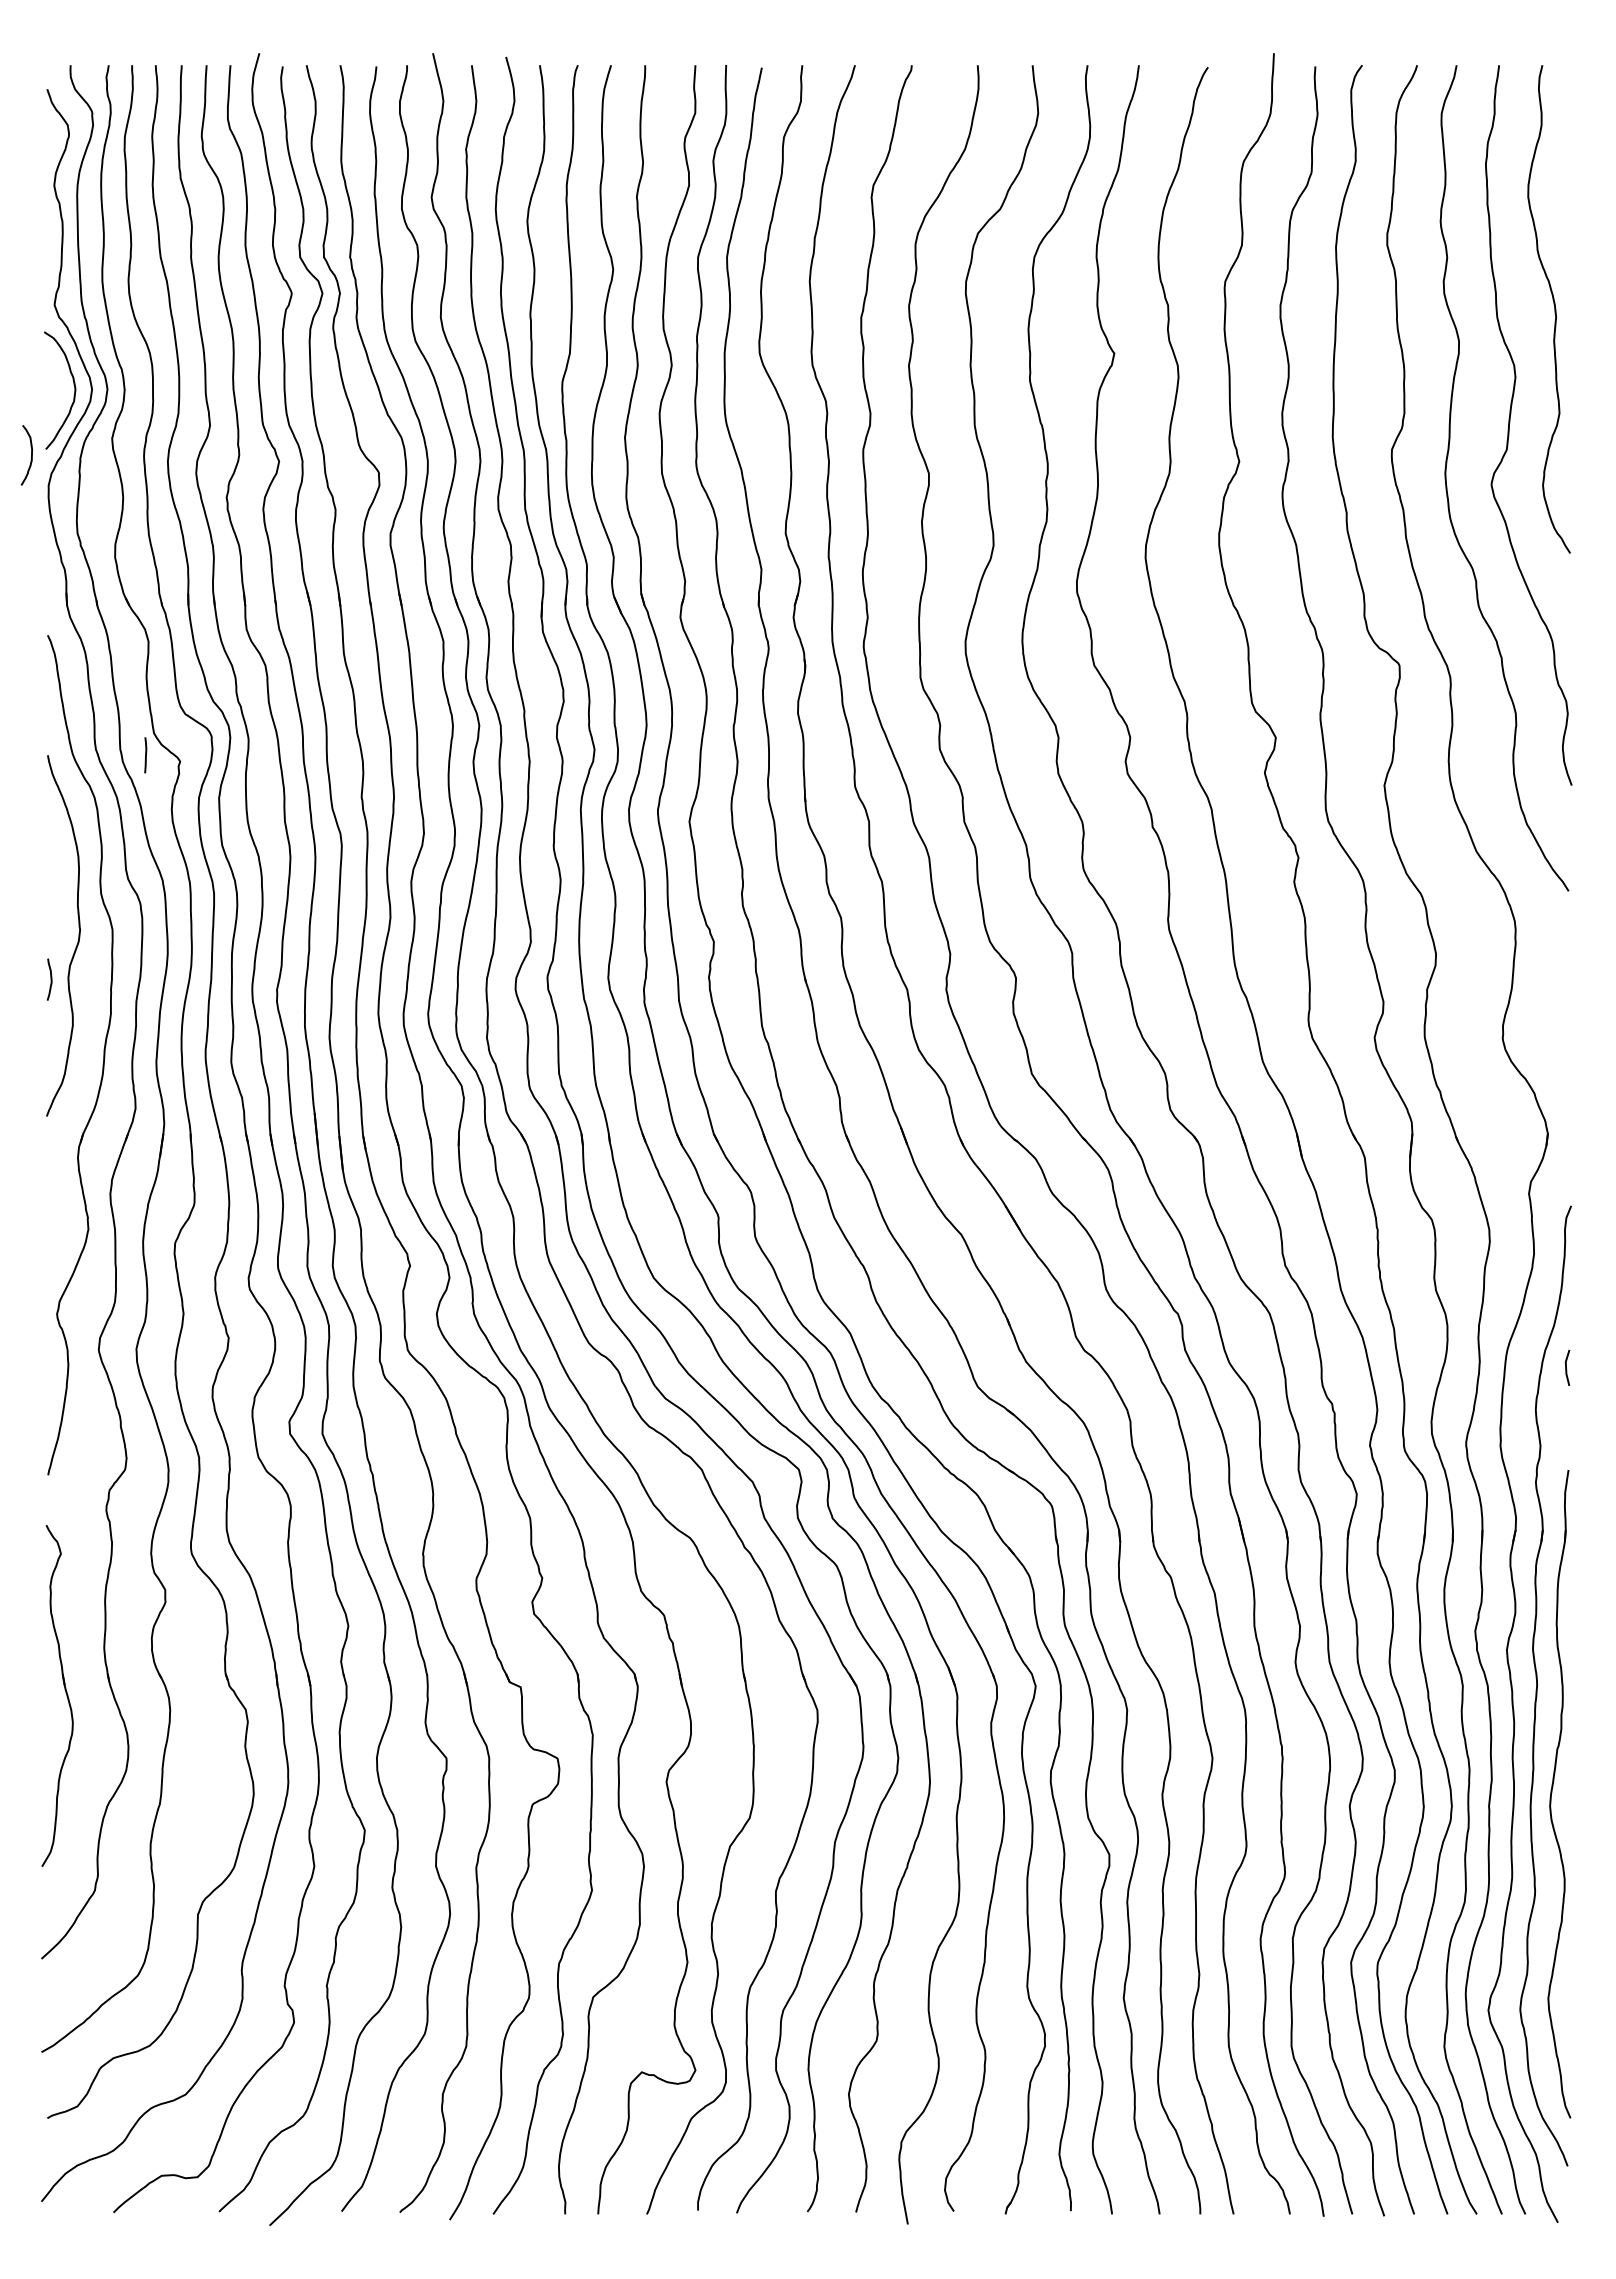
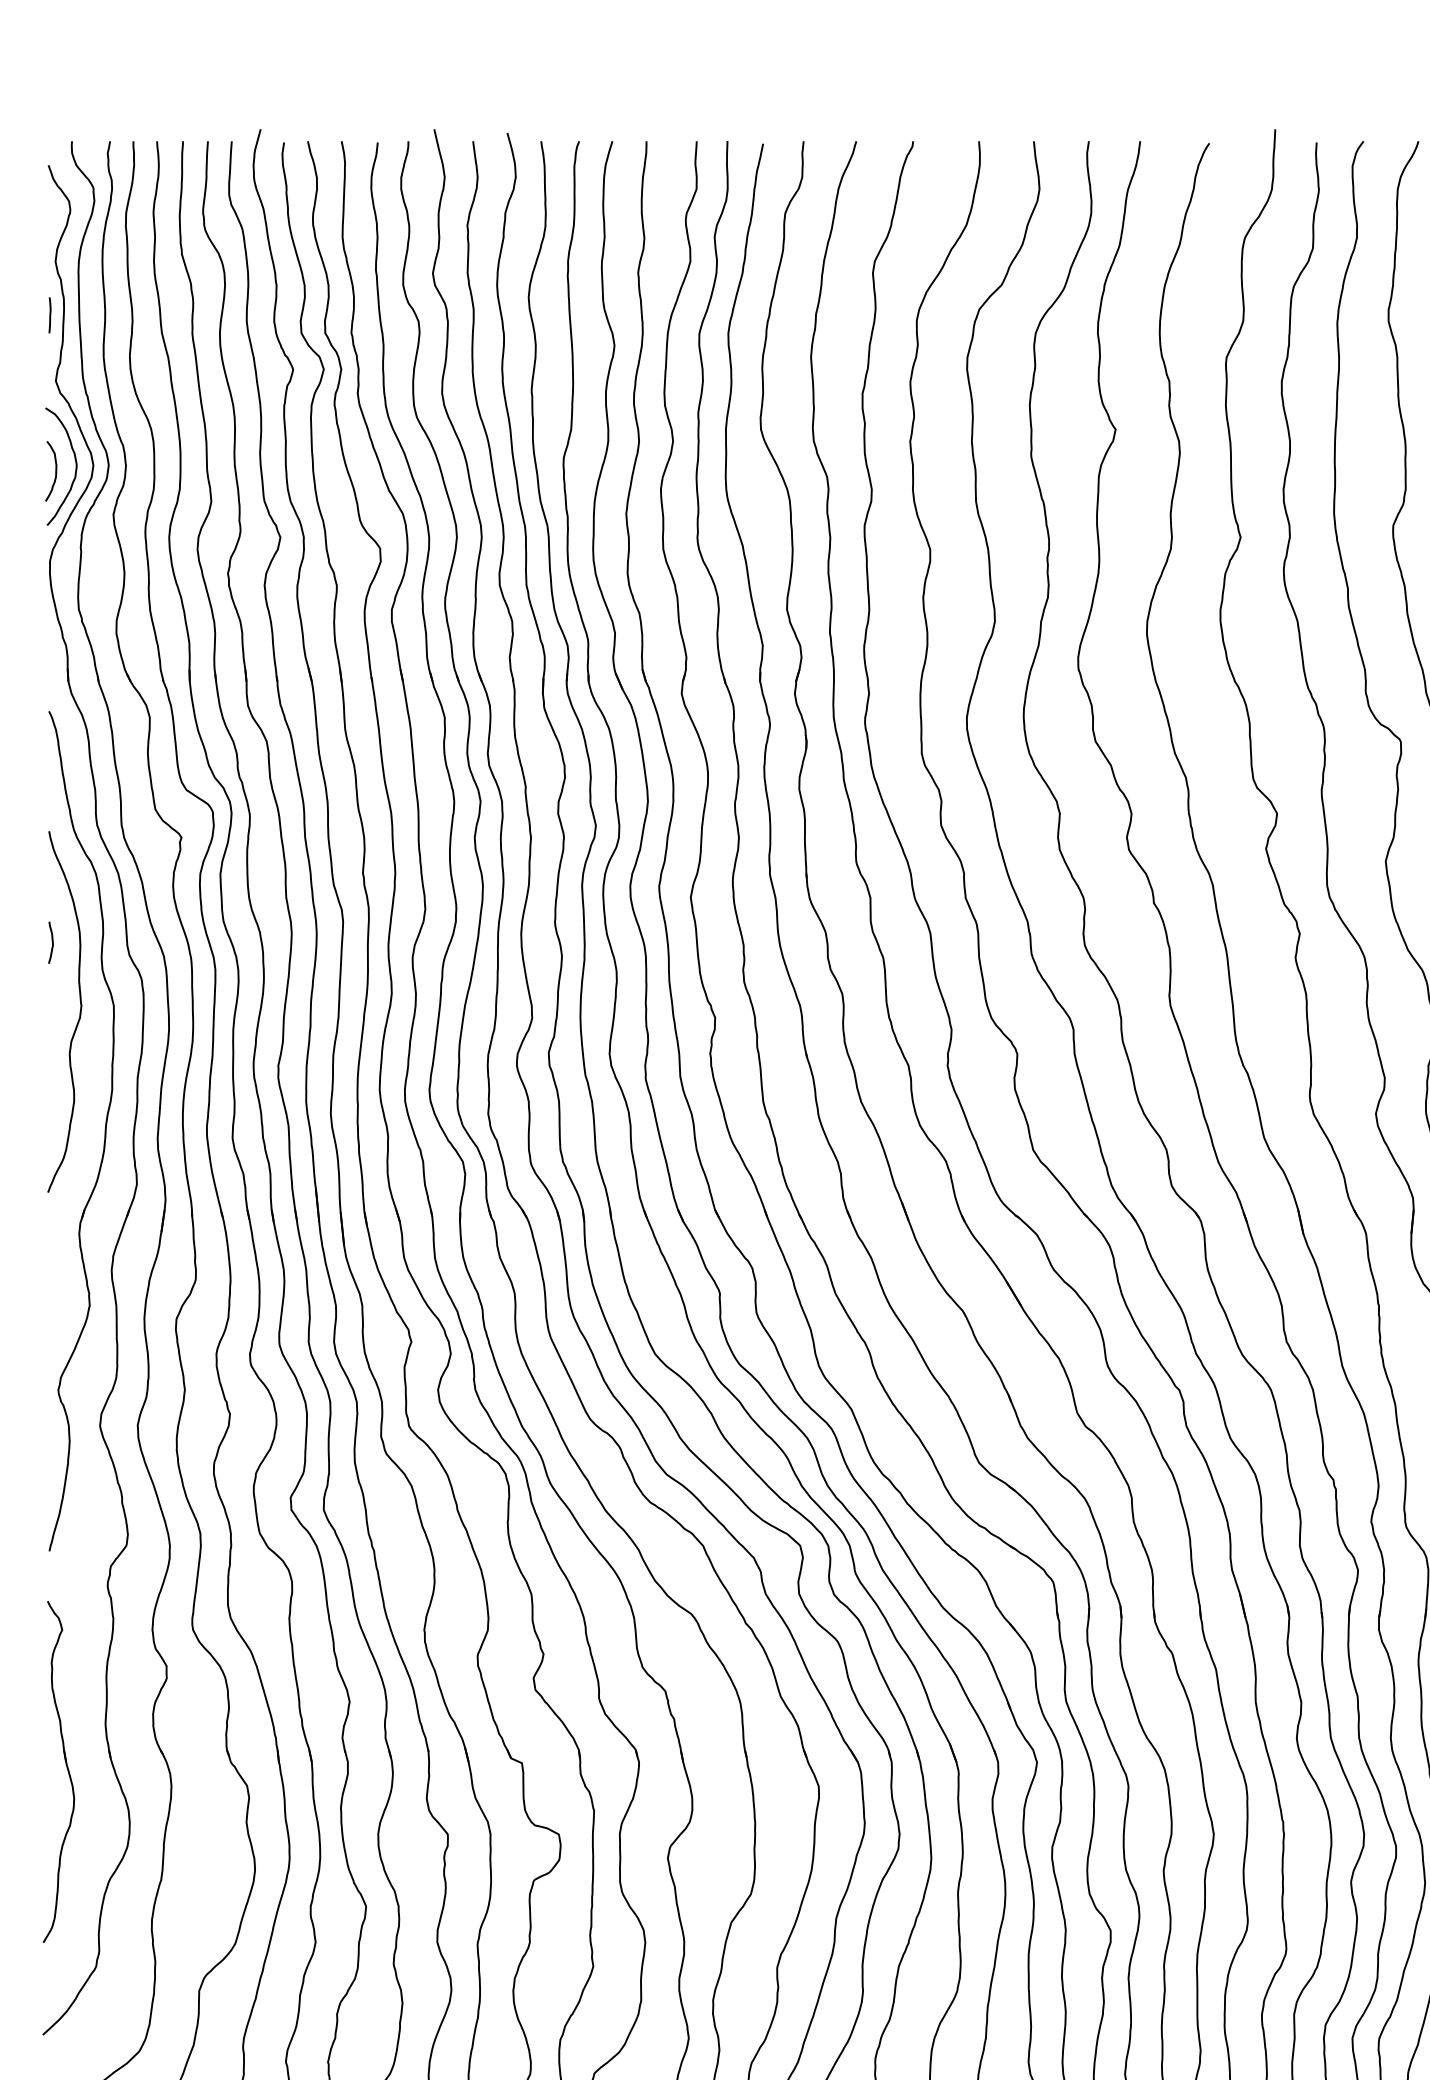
curve: (31, 455) -> (55, 471), moved
line: (145, 755) -> (49, 315), moved
curve: (50, 979) -> (51, 942), moved

